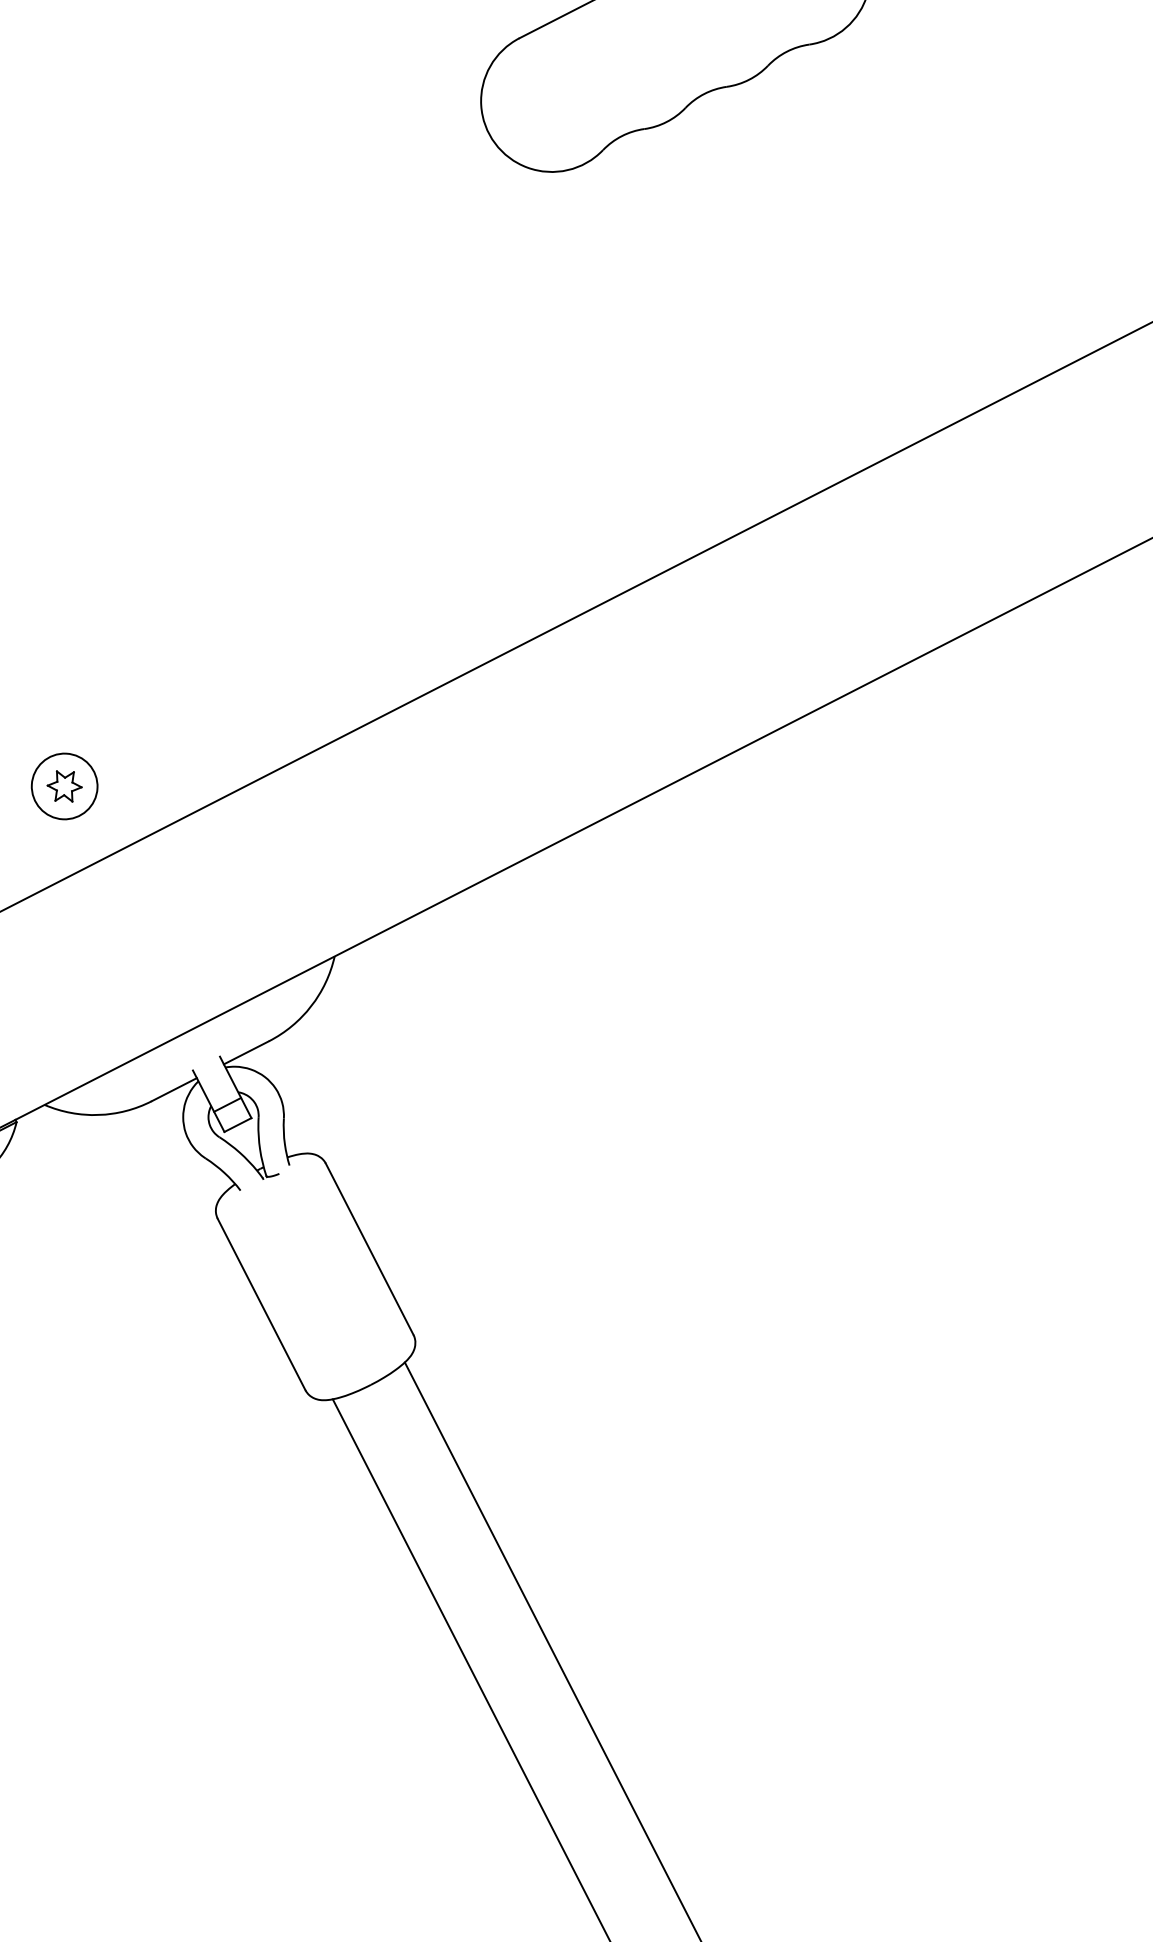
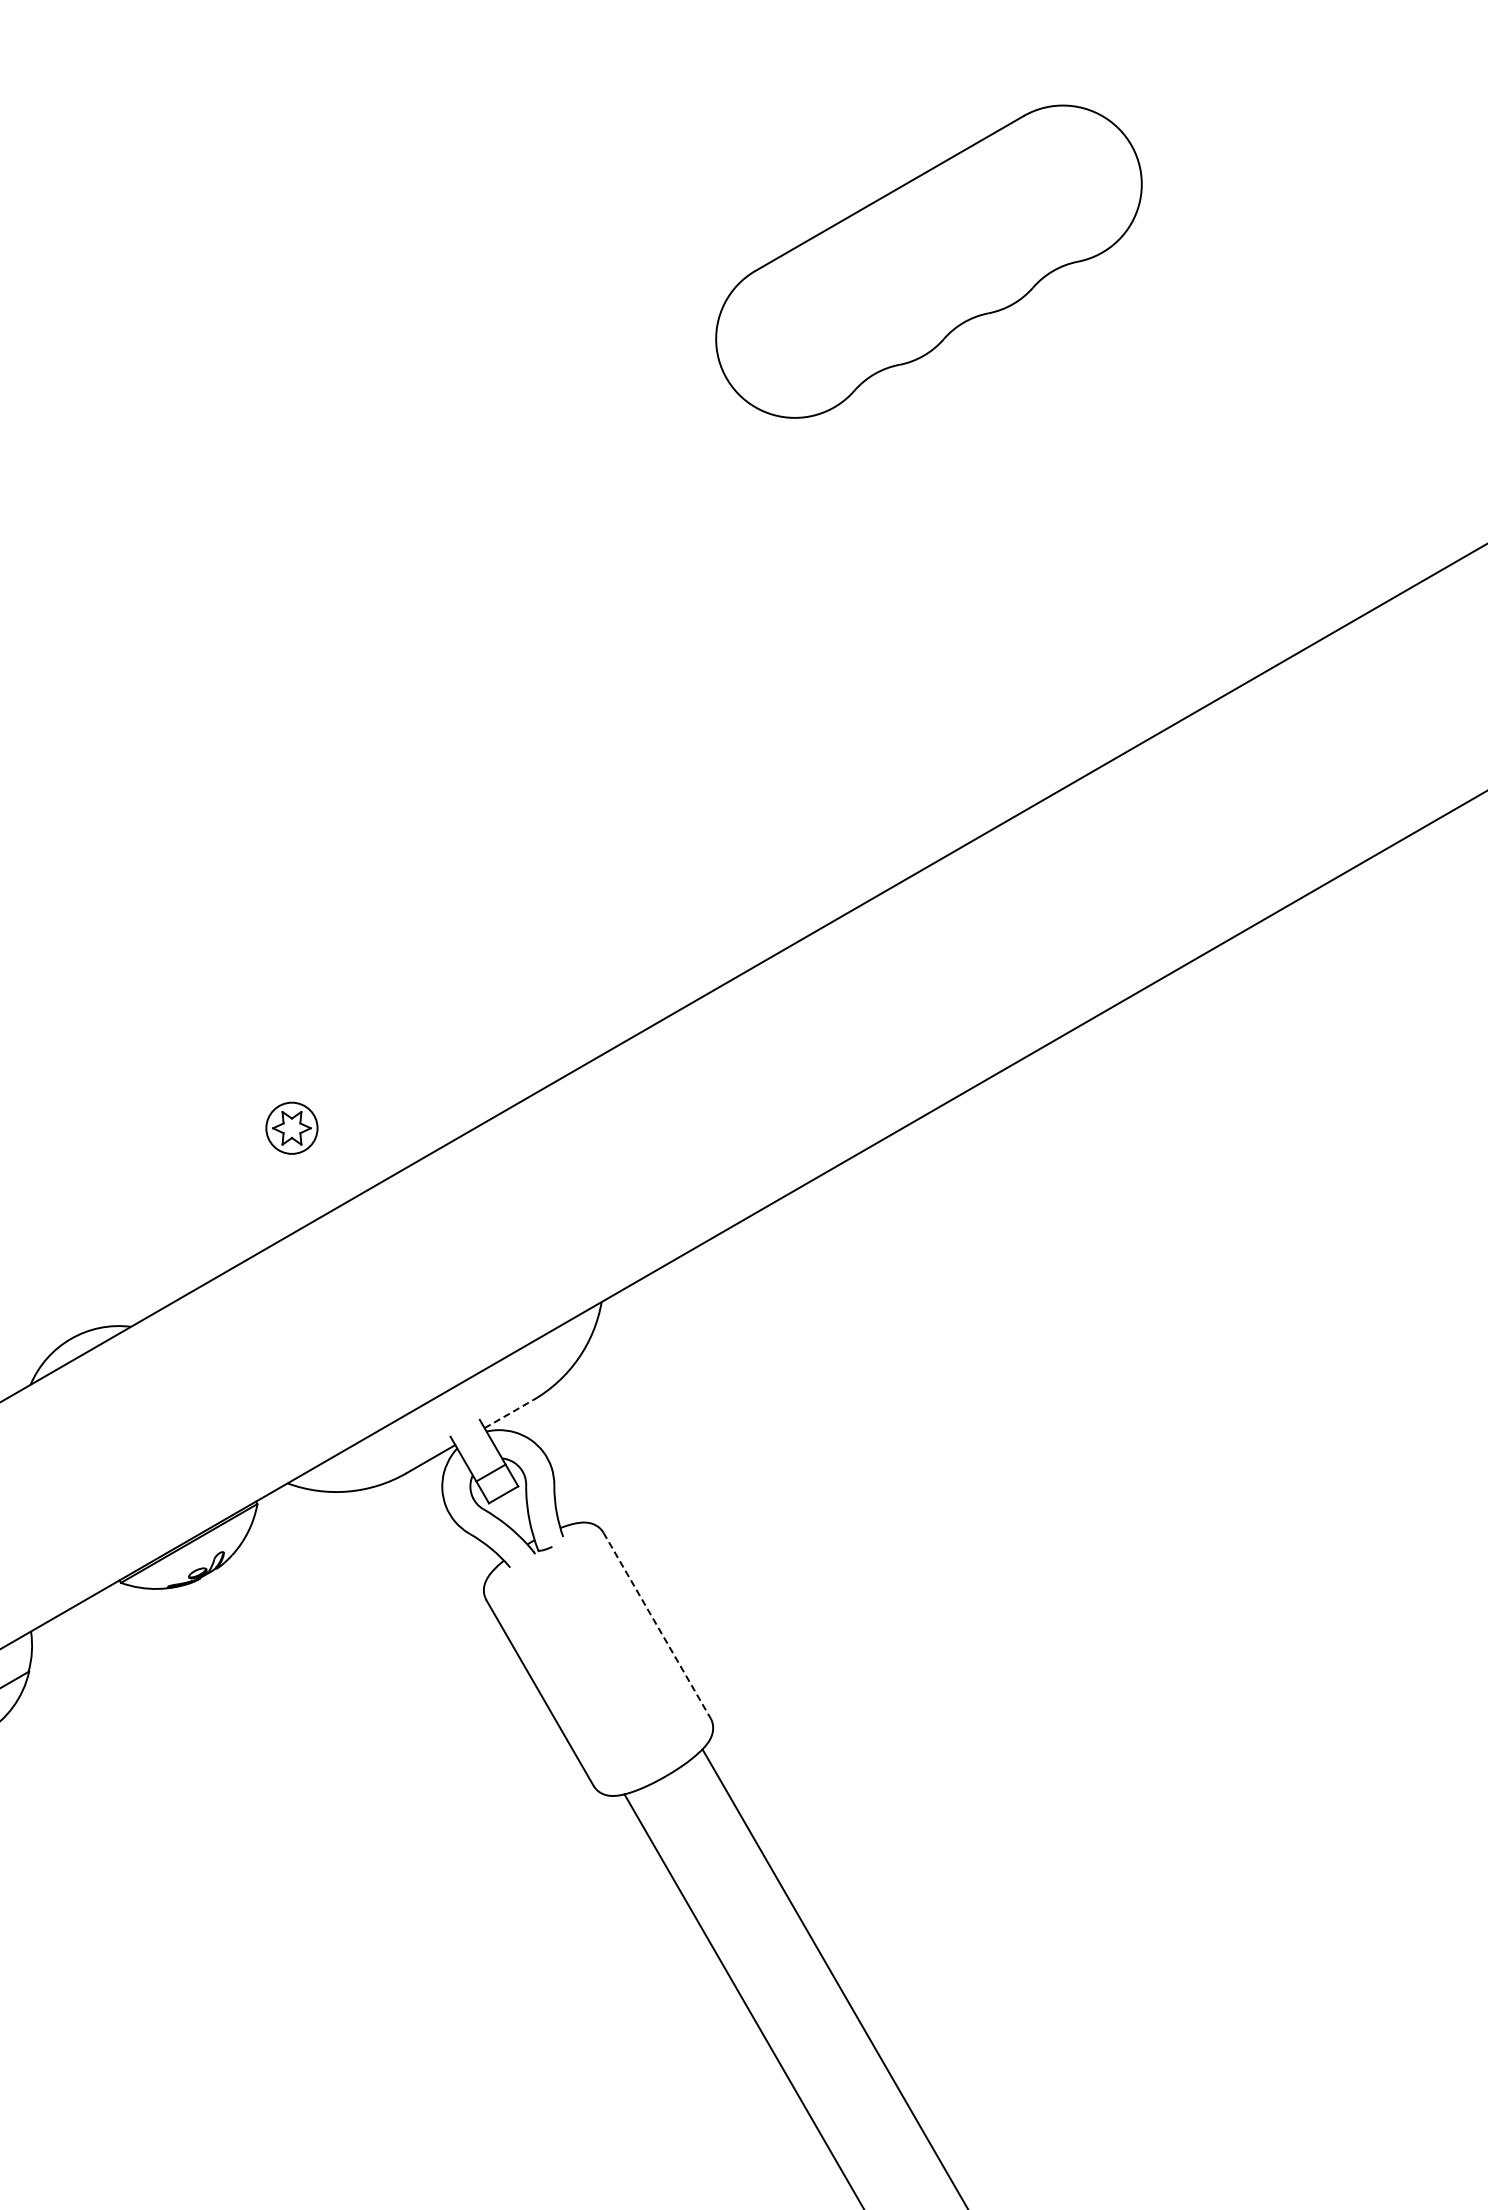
circle: (64, 785) -> (291, 1127), size x0.7
line: (246, 1052) -> (509, 1413), solid -> dashed
line: (370, 1249) -> (657, 1625), solid -> dashed

